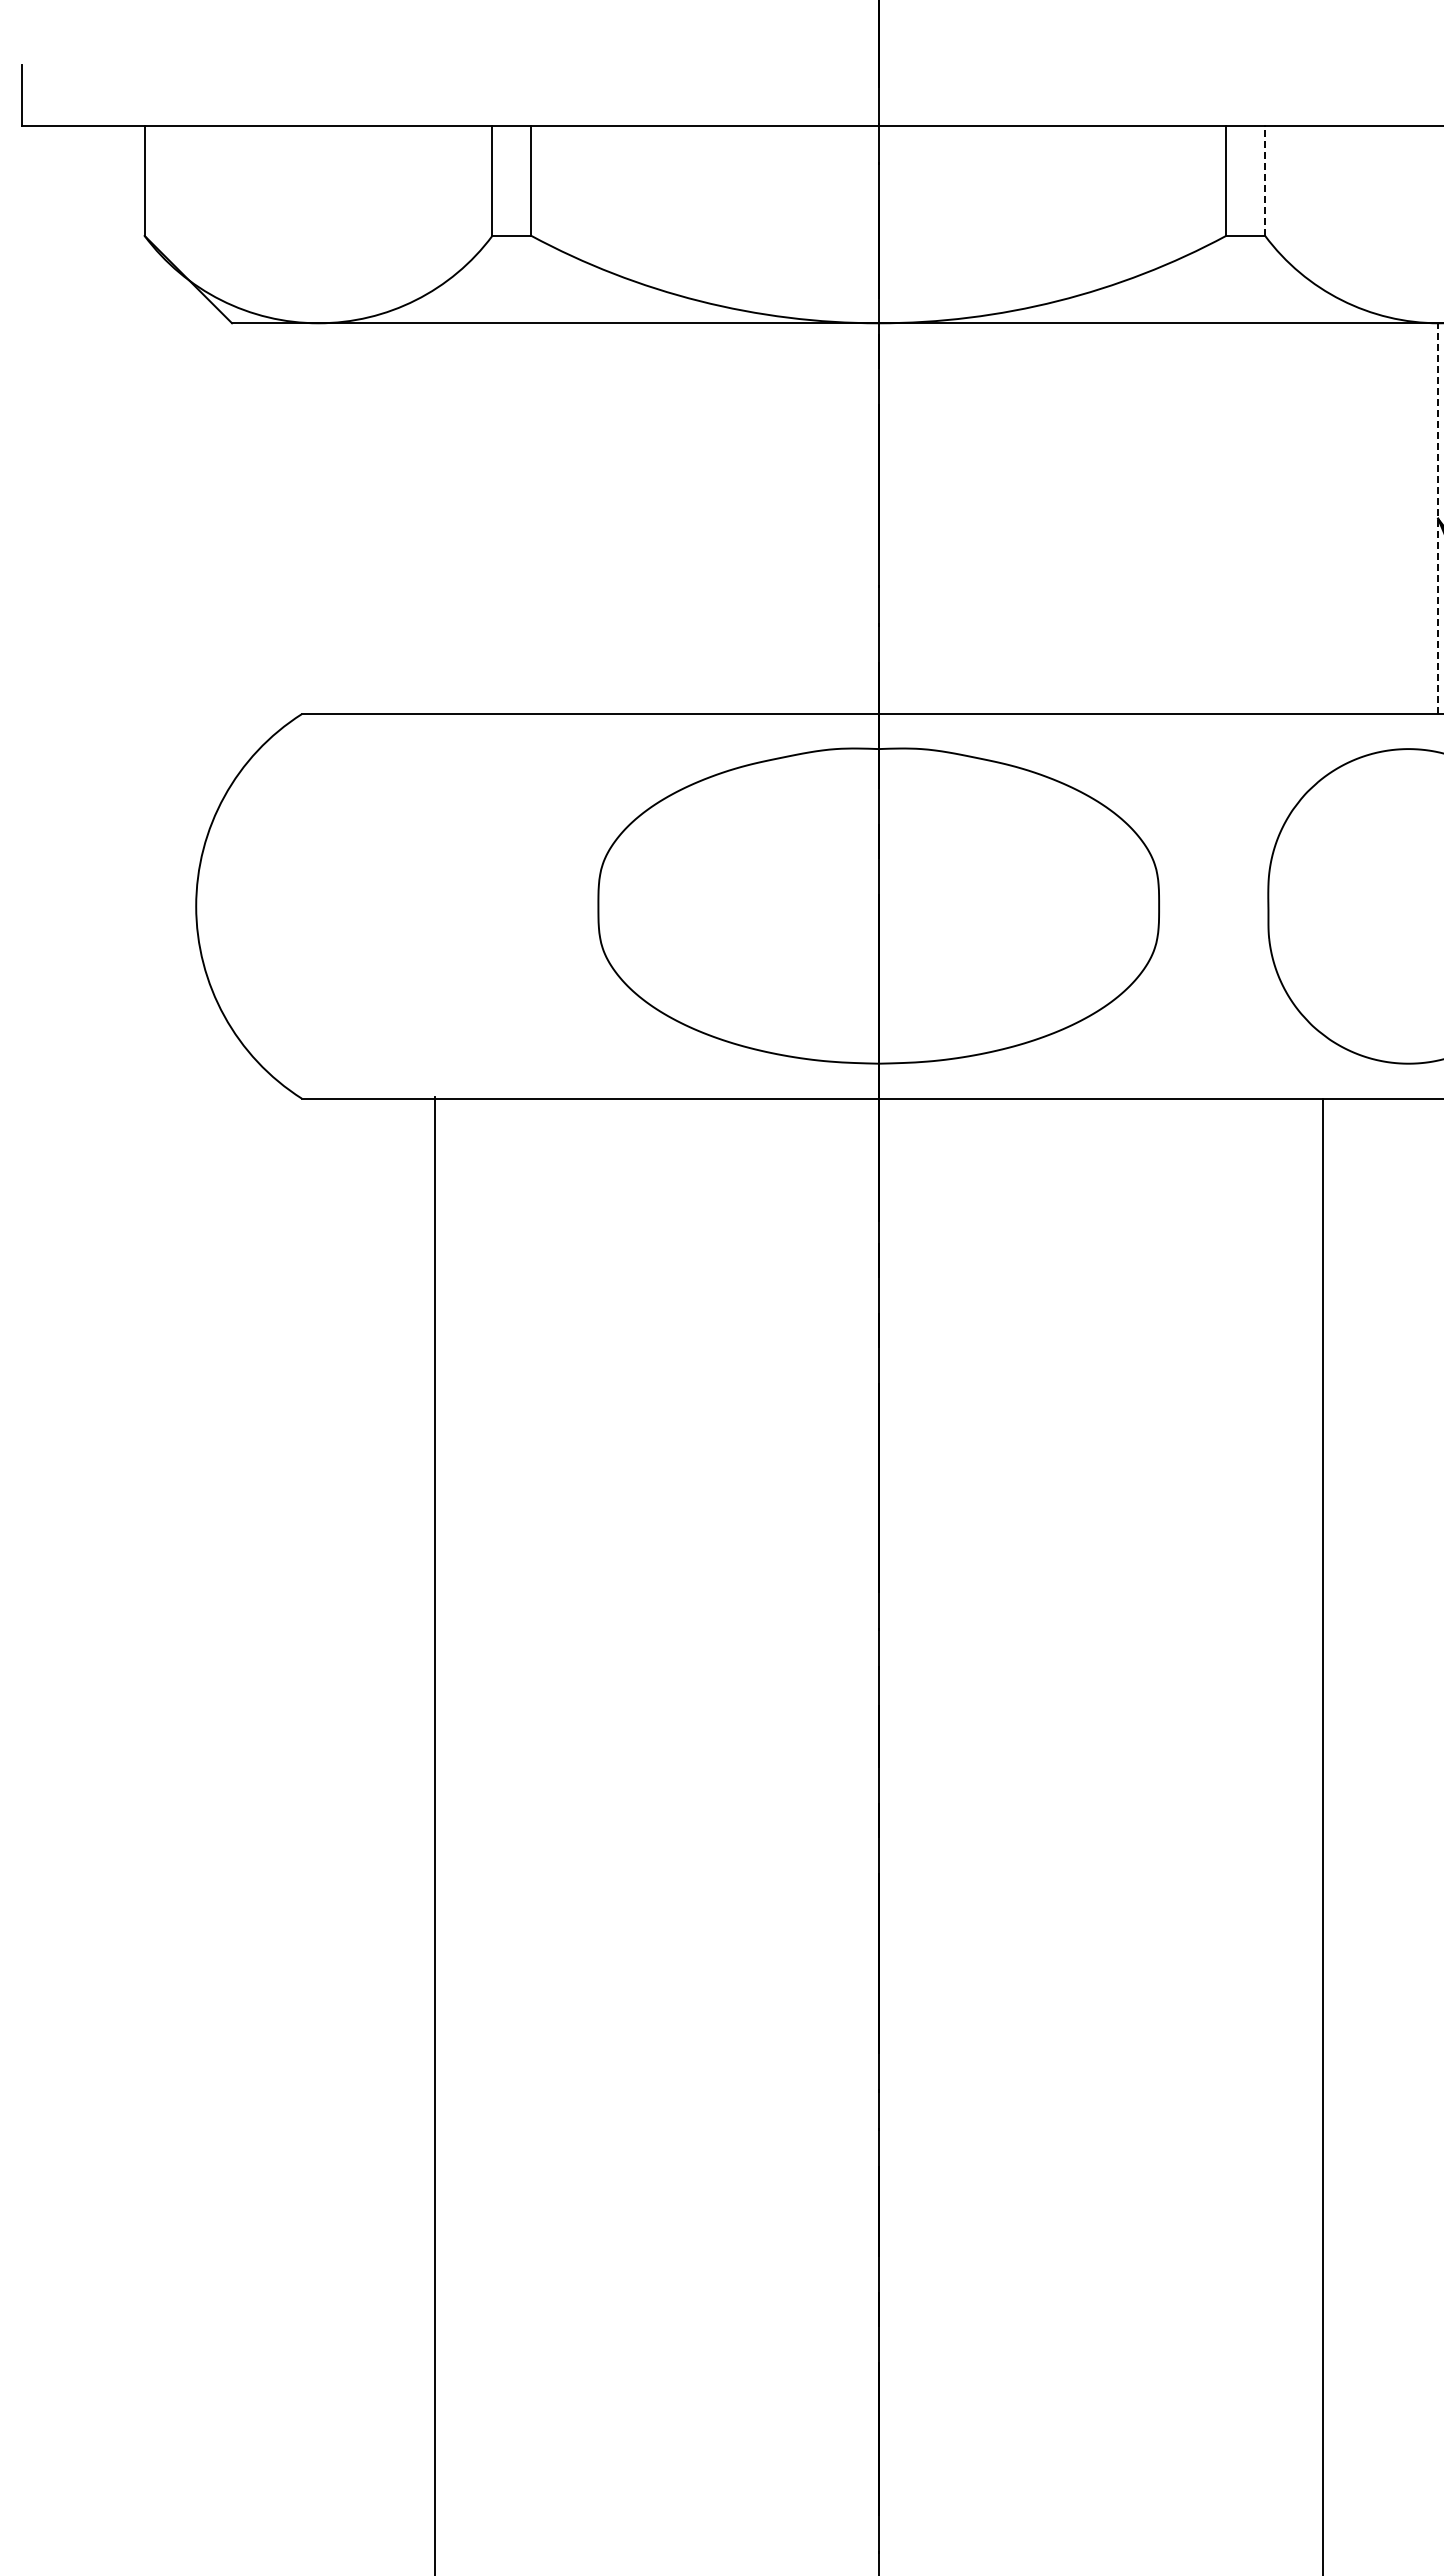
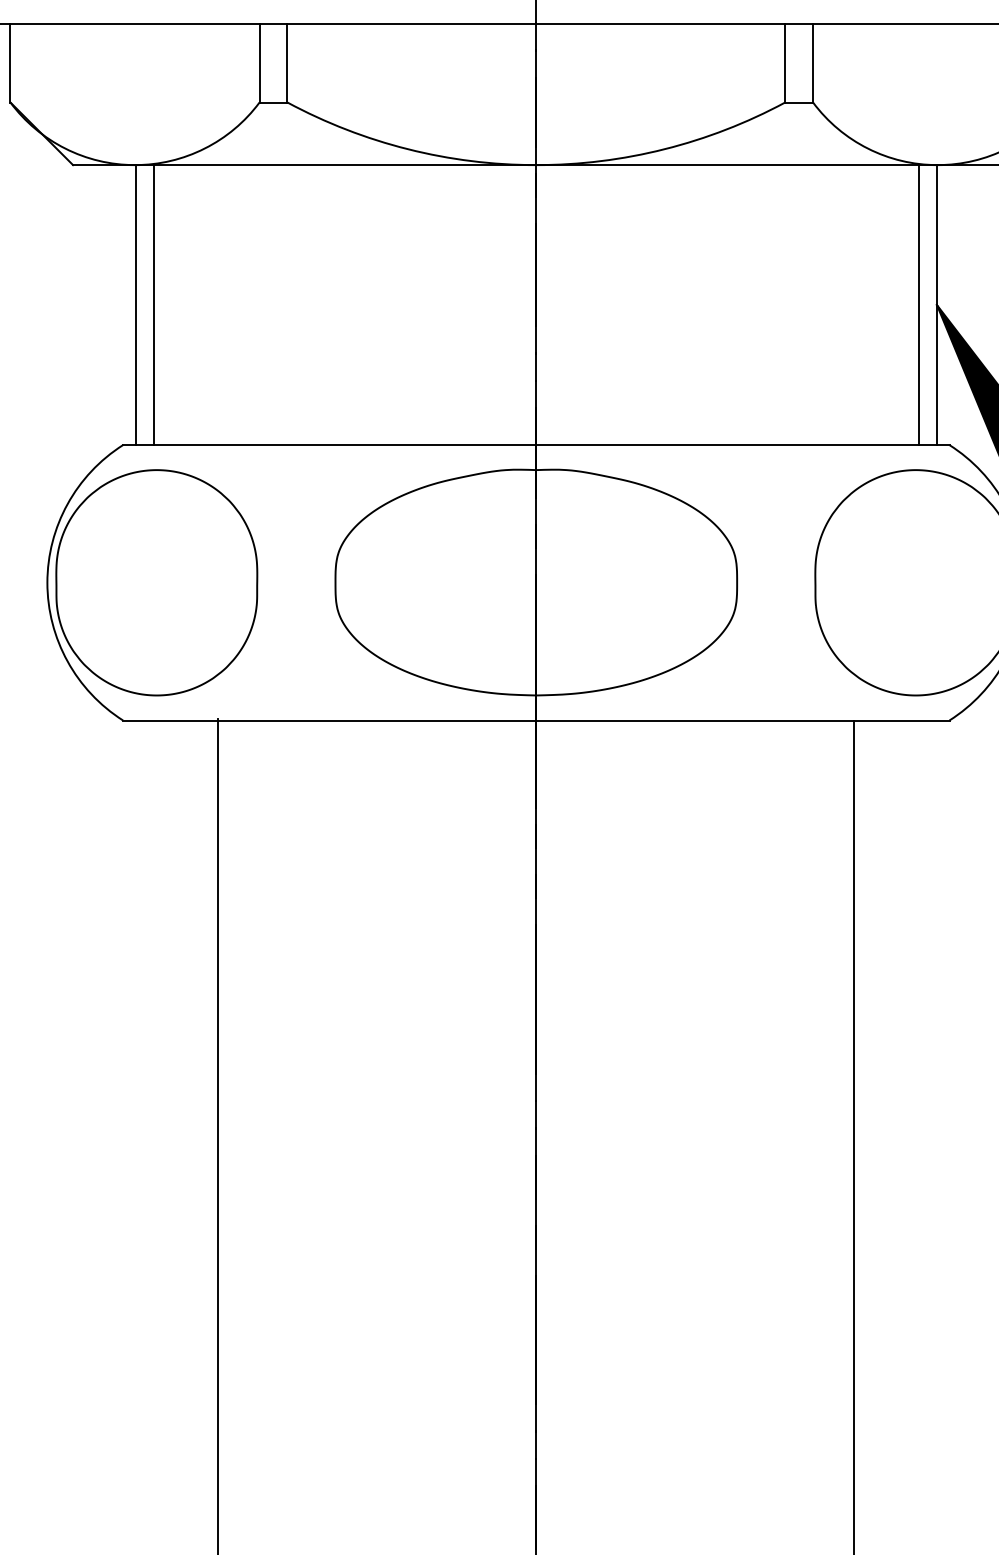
line: (1265, 180) -> (813, 62), dashed -> solid
line: (319, 518) -> (135, 304), added
line: (344, 518) -> (153, 304), added
line: (1413, 518) -> (919, 304), added
line: (1438, 518) -> (937, 304), dashed -> solid
part: (348, 906) -> (156, 582), added

